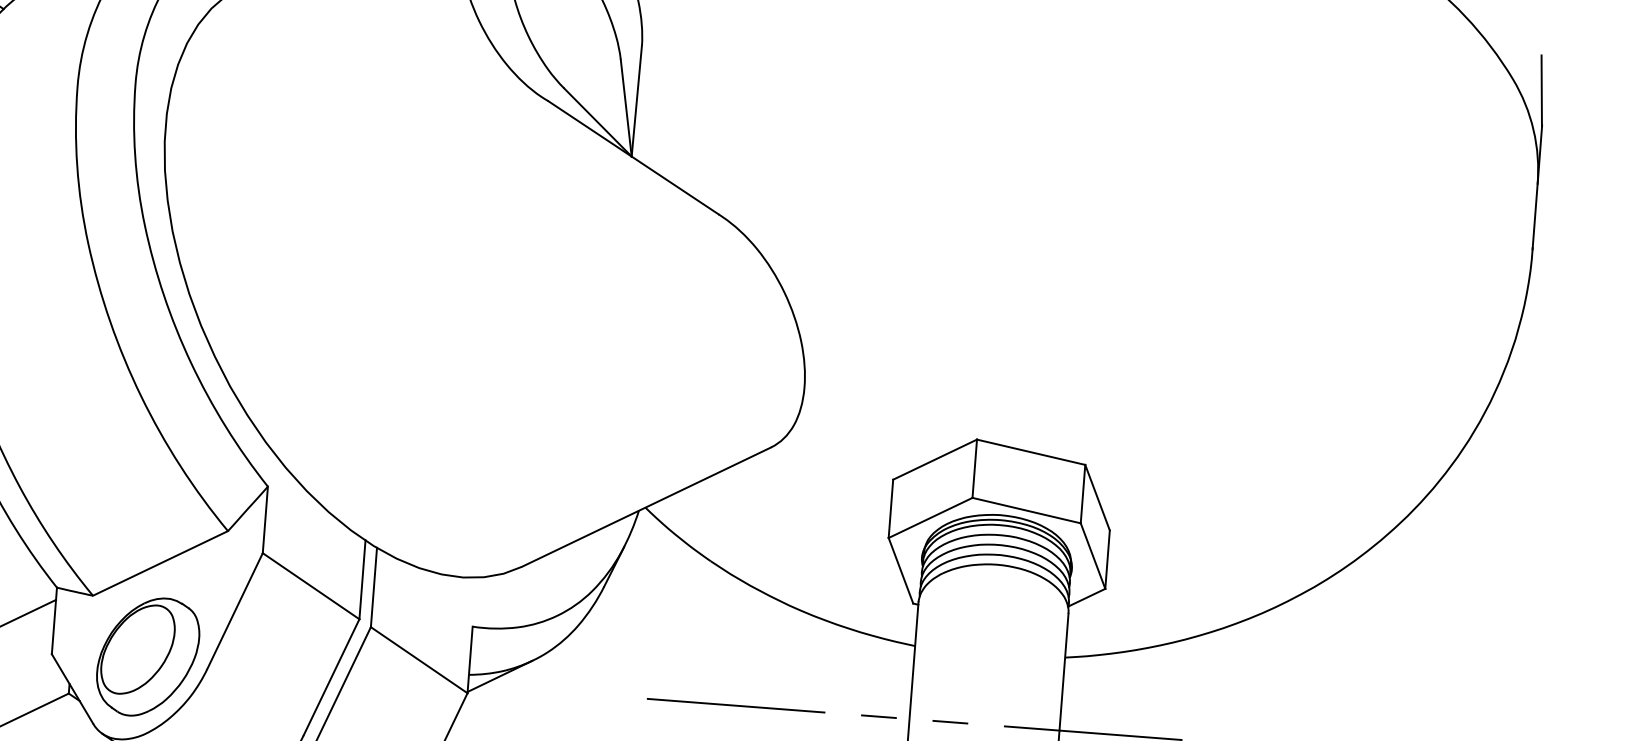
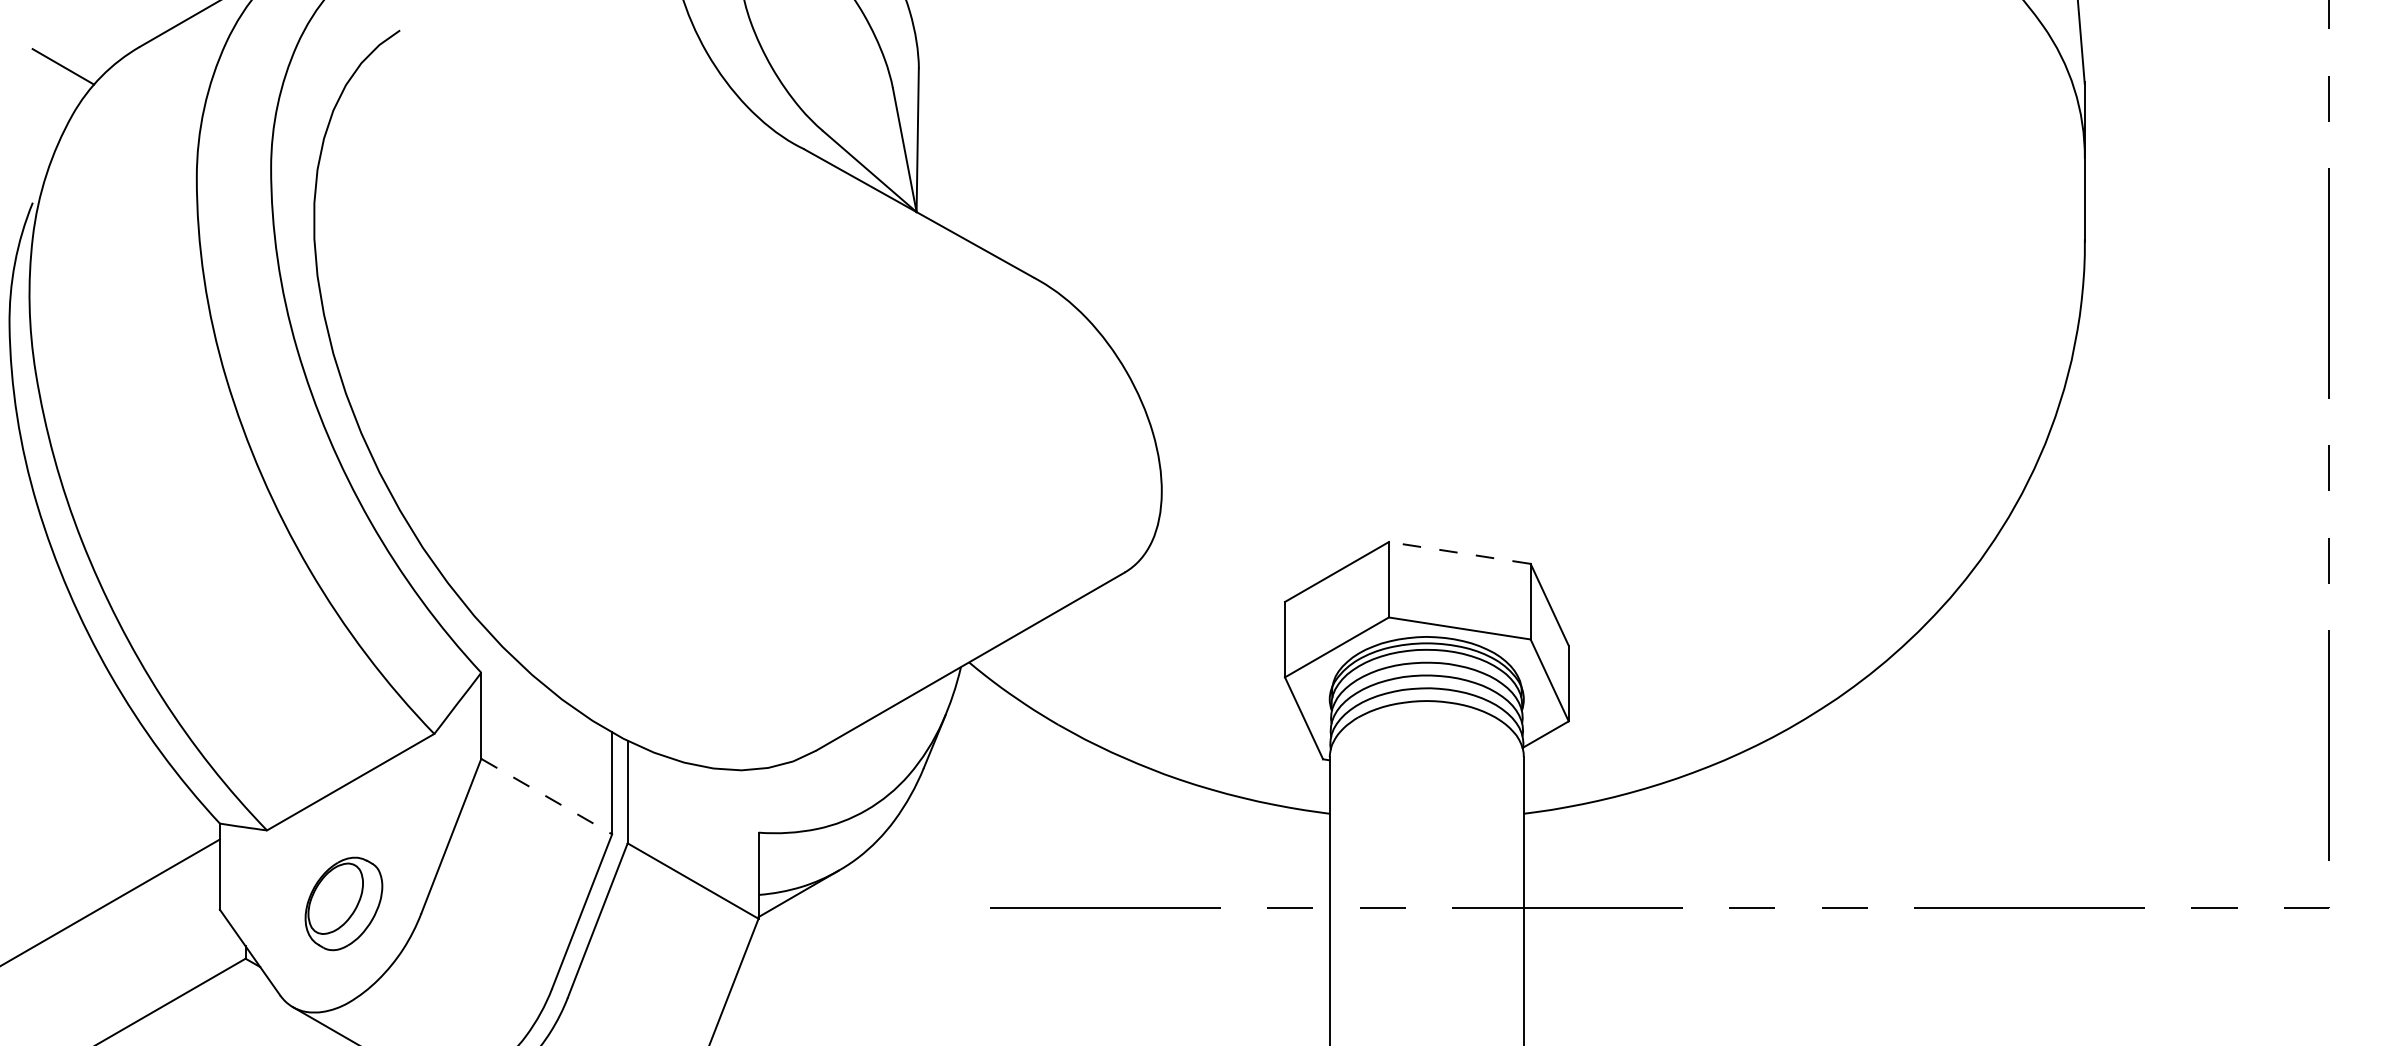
line: (1030, 451) -> (1459, 552), solid -> dashed
line: (310, 586) -> (546, 796), solid -> dashed
part: (147, 656) -> (343, 903), size x0.6

